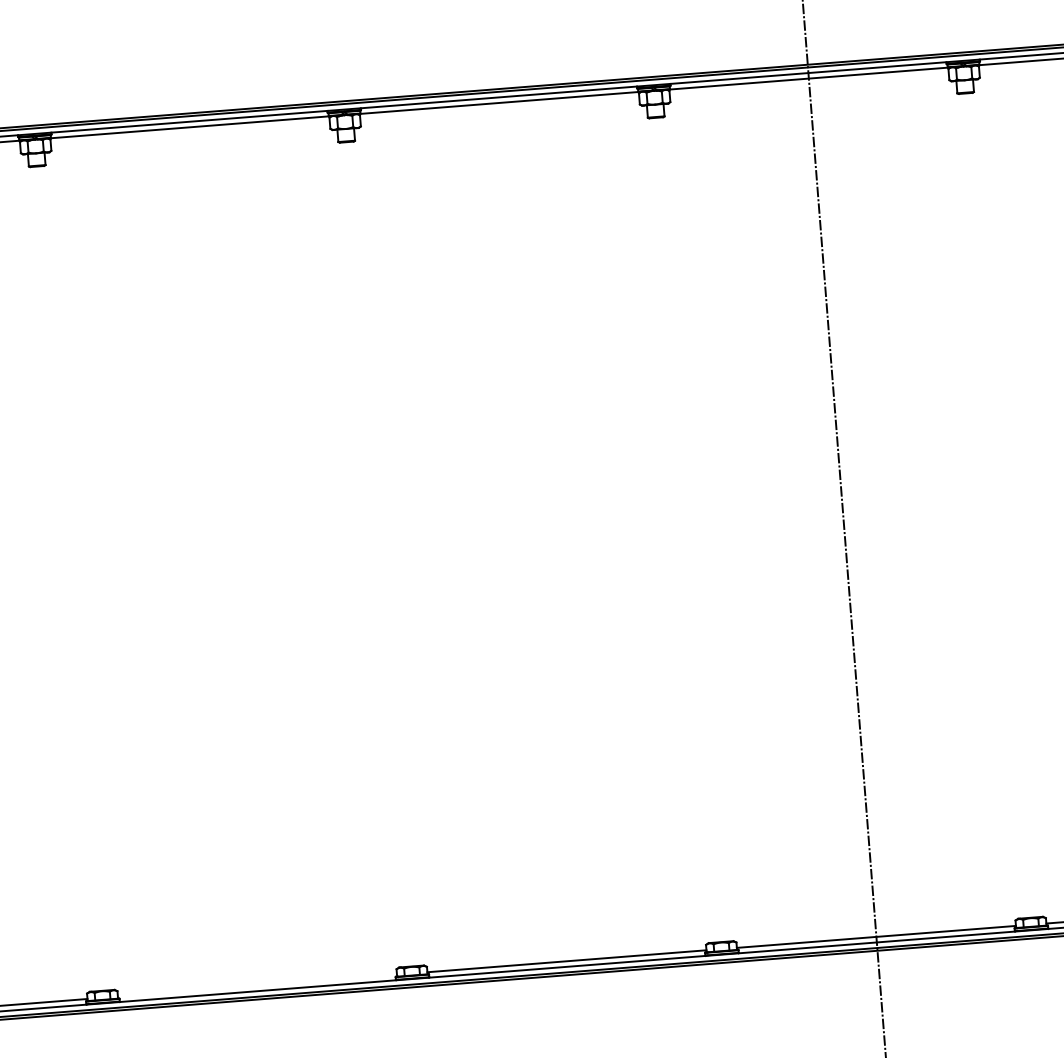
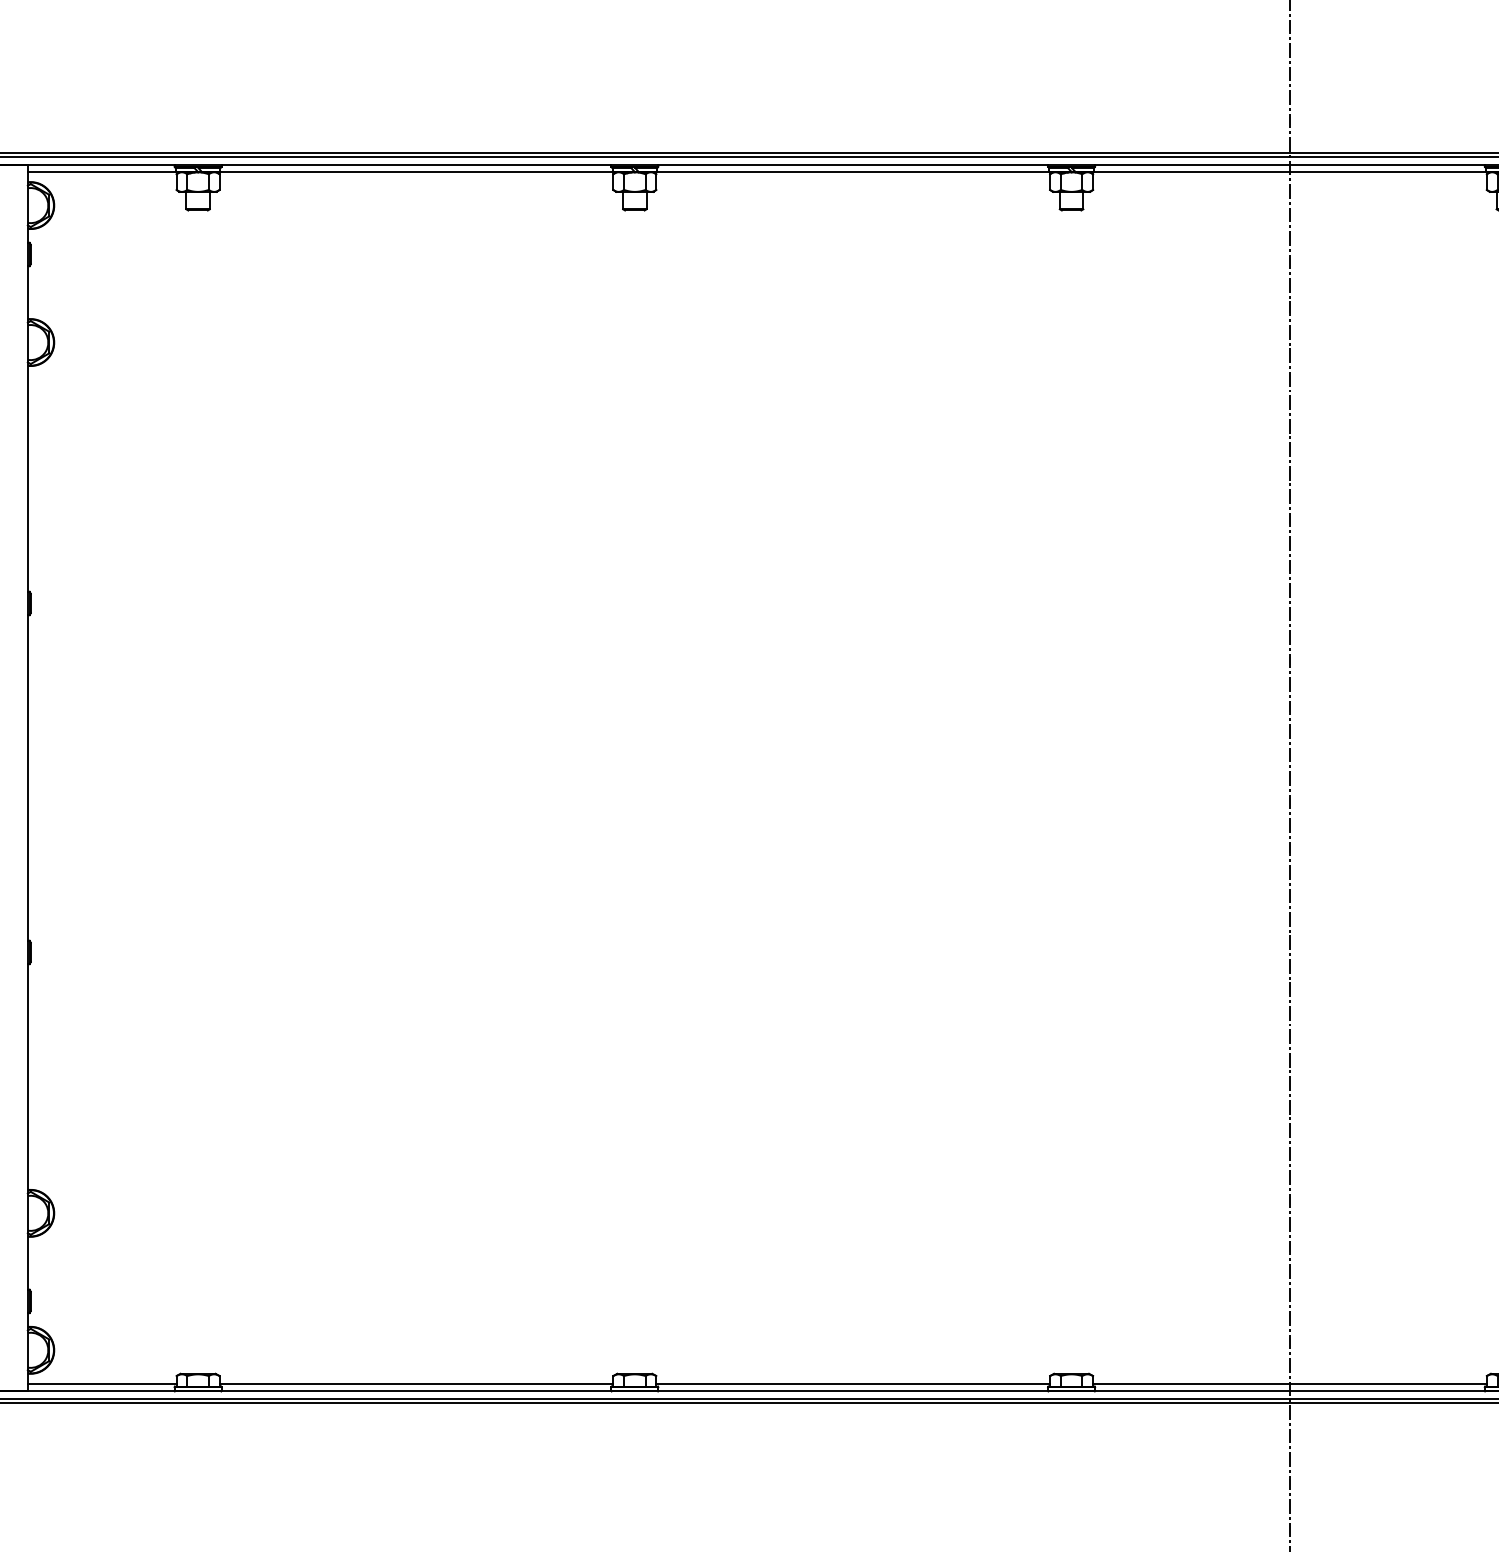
line: (257, 985) -> (416, 1383), added

